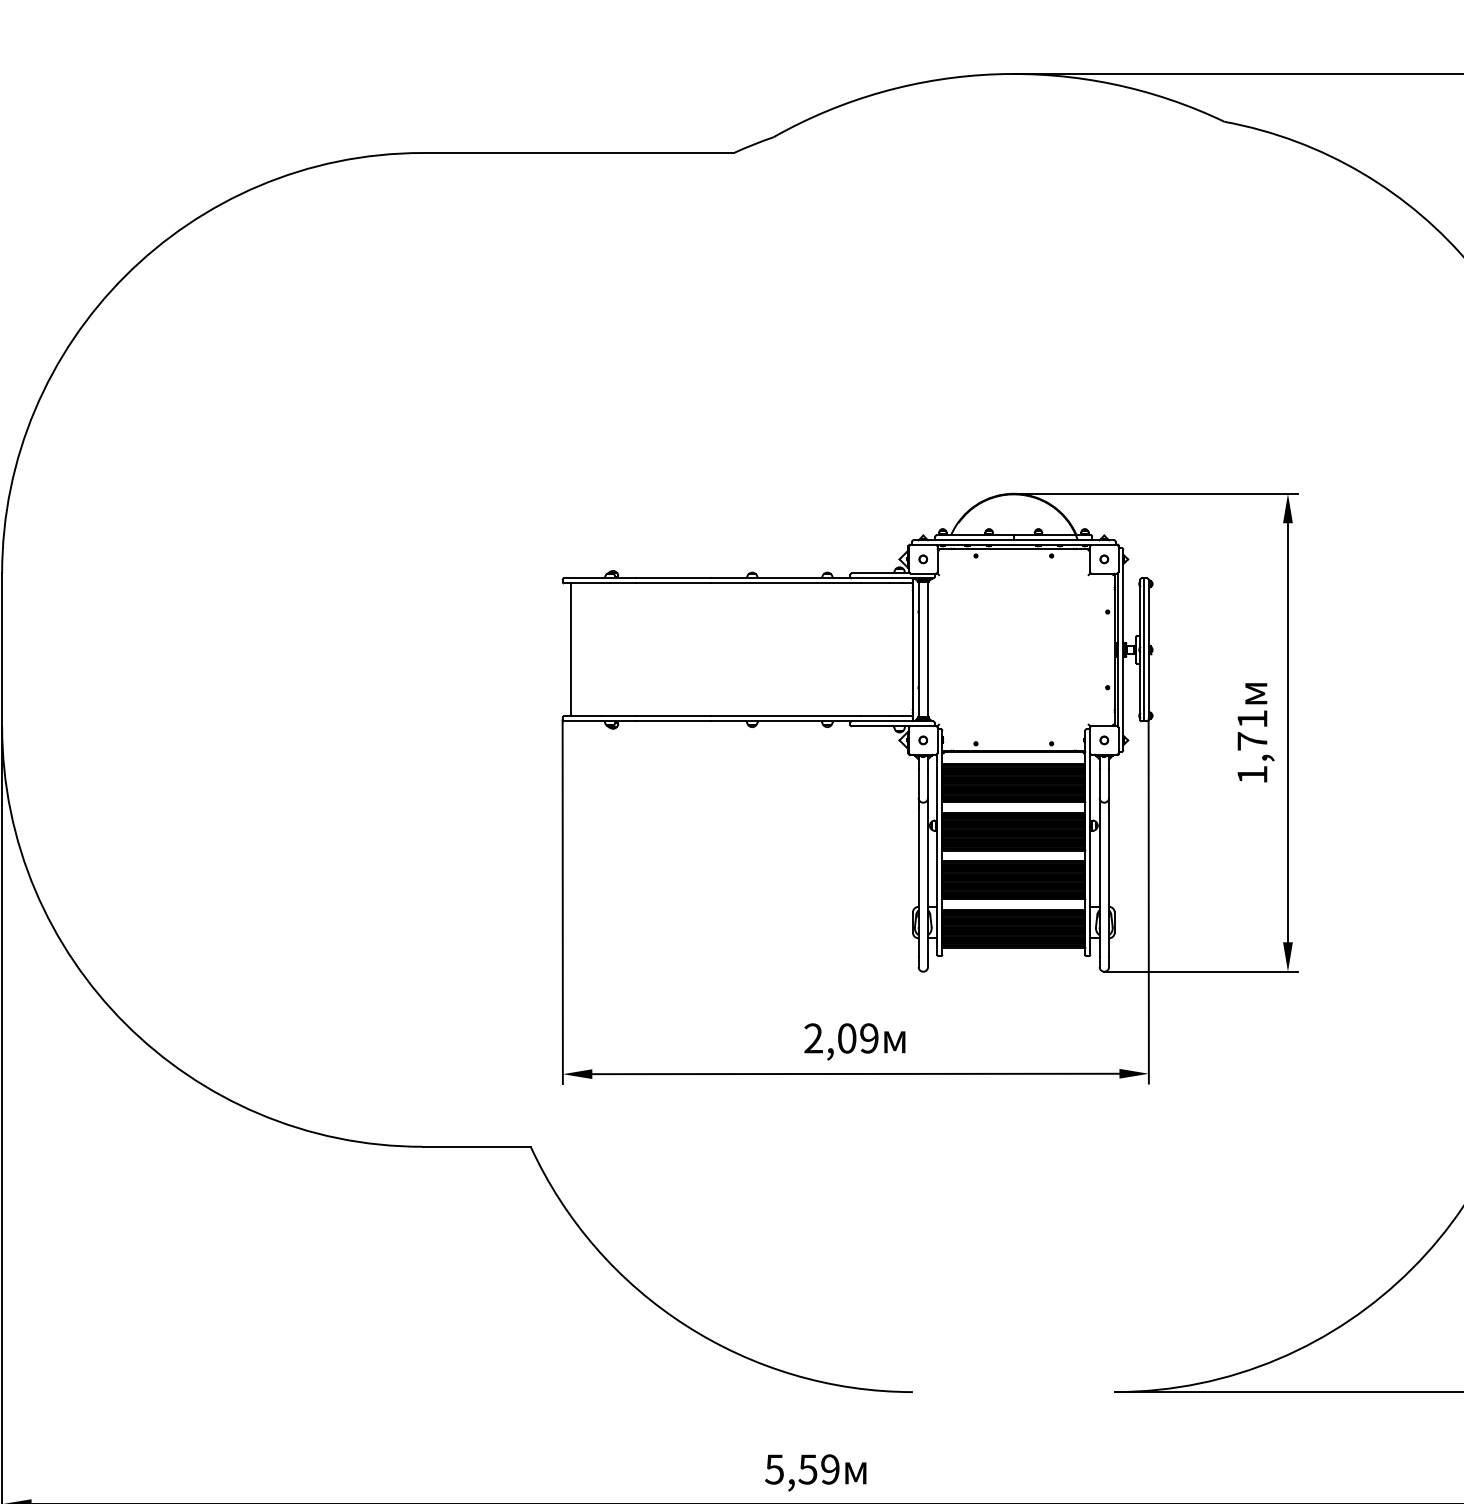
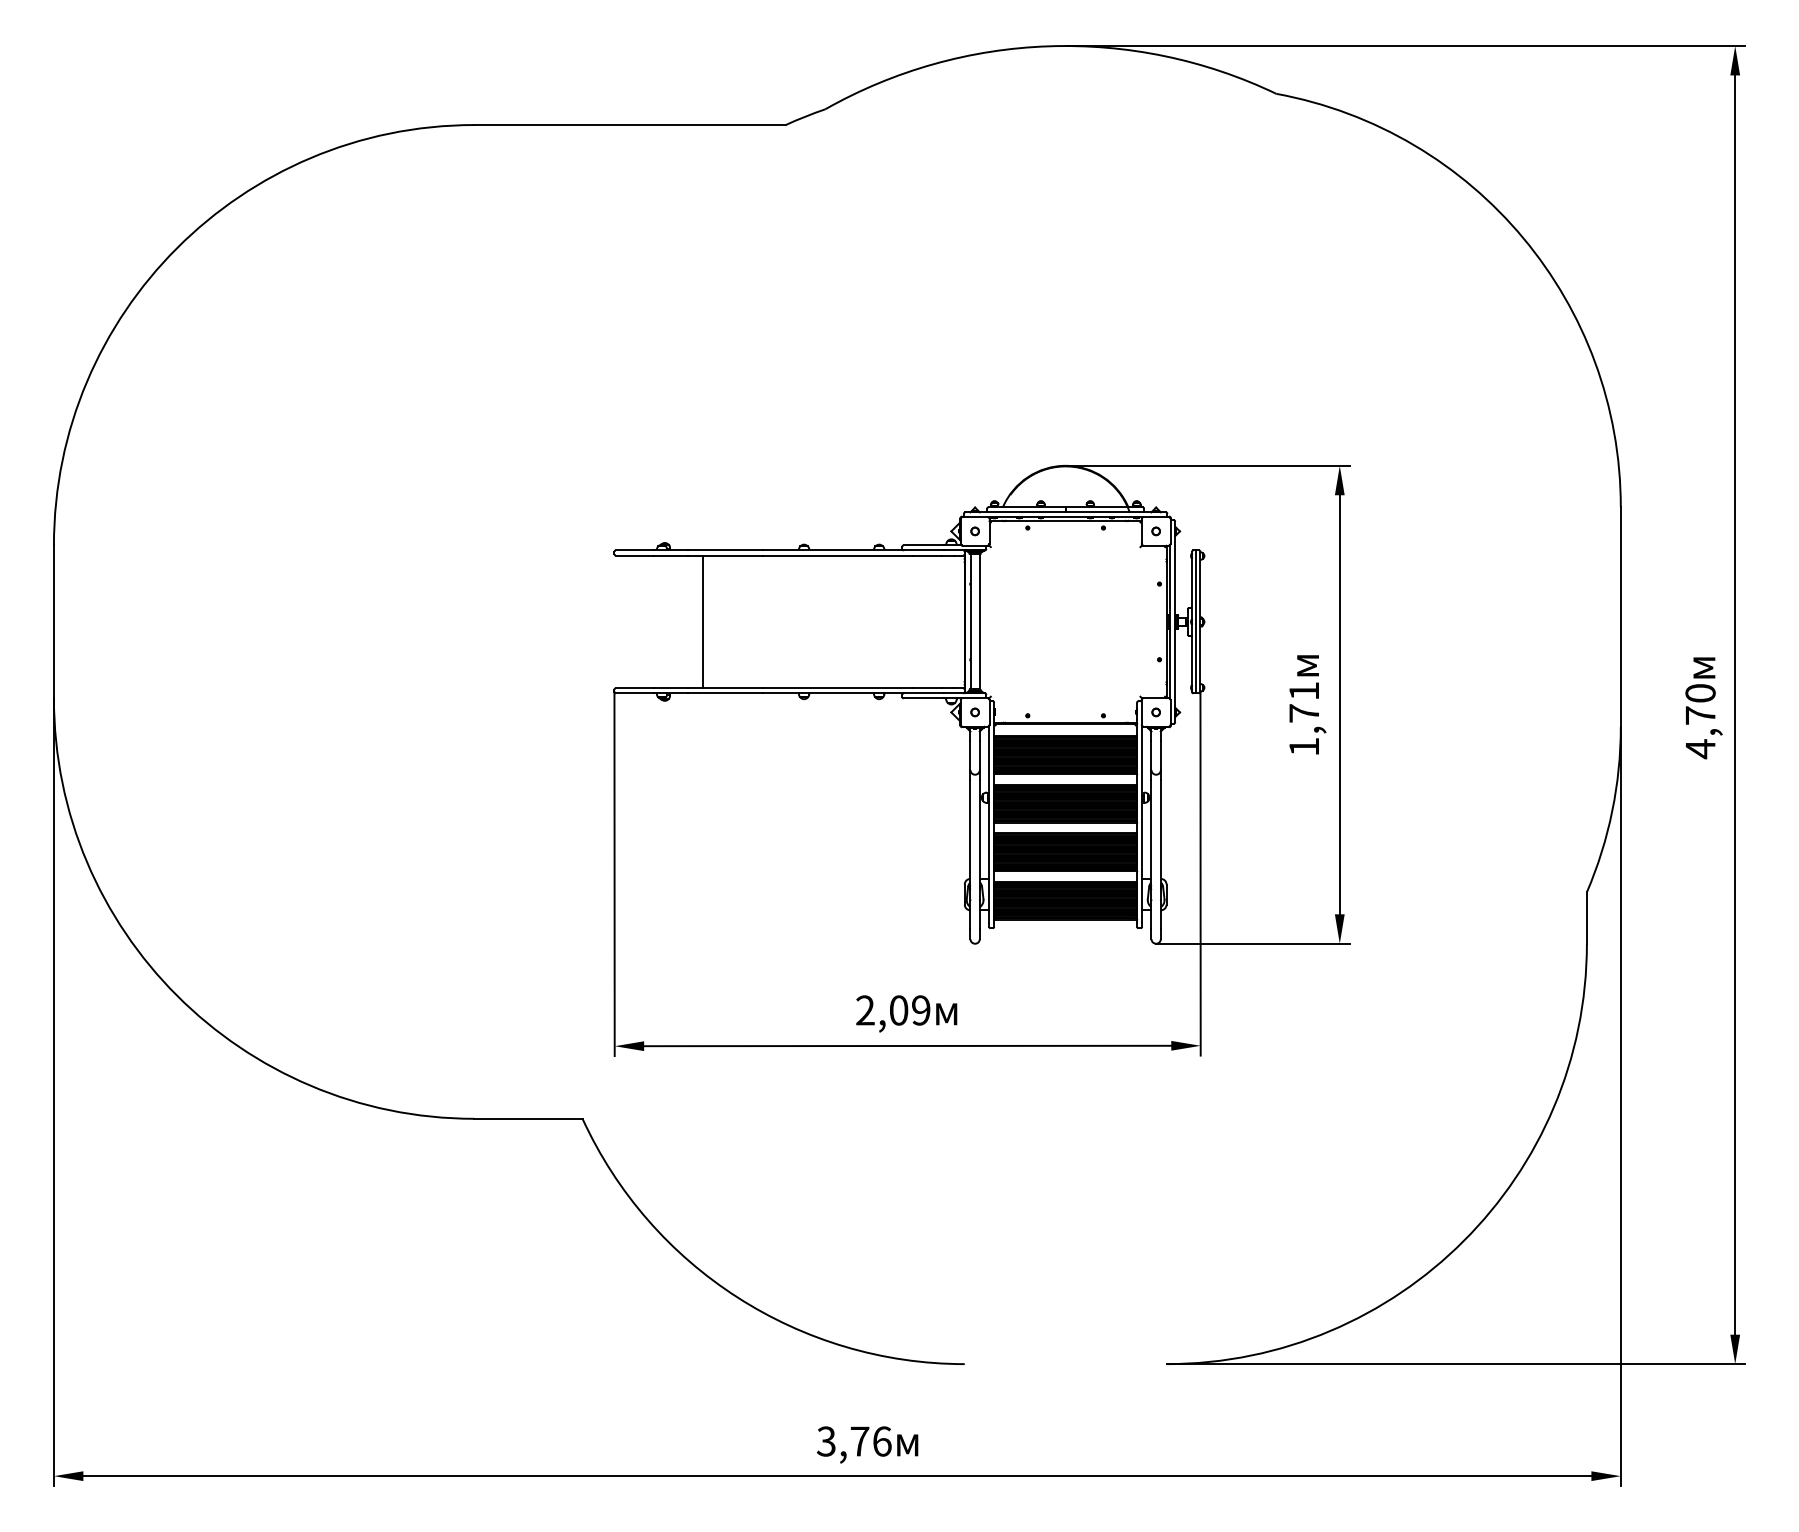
line: (570, 649) -> (703, 621), moved
text: (802, 1469) -> (854, 1441), 5,59 -> 3,76

